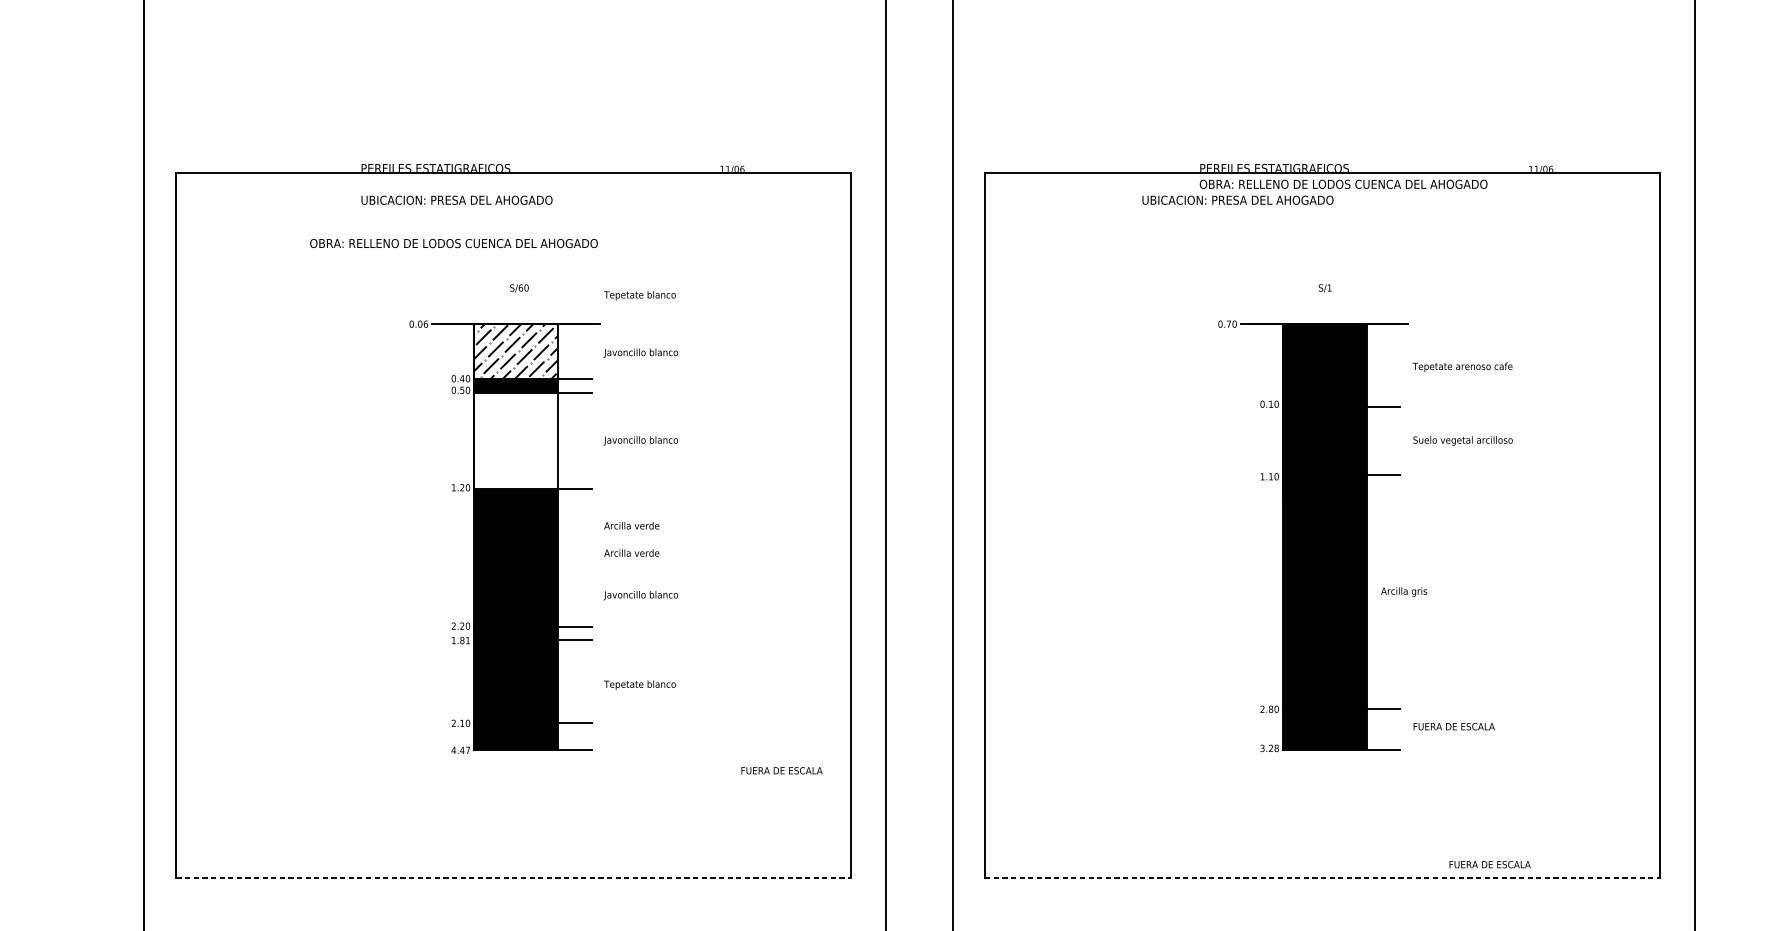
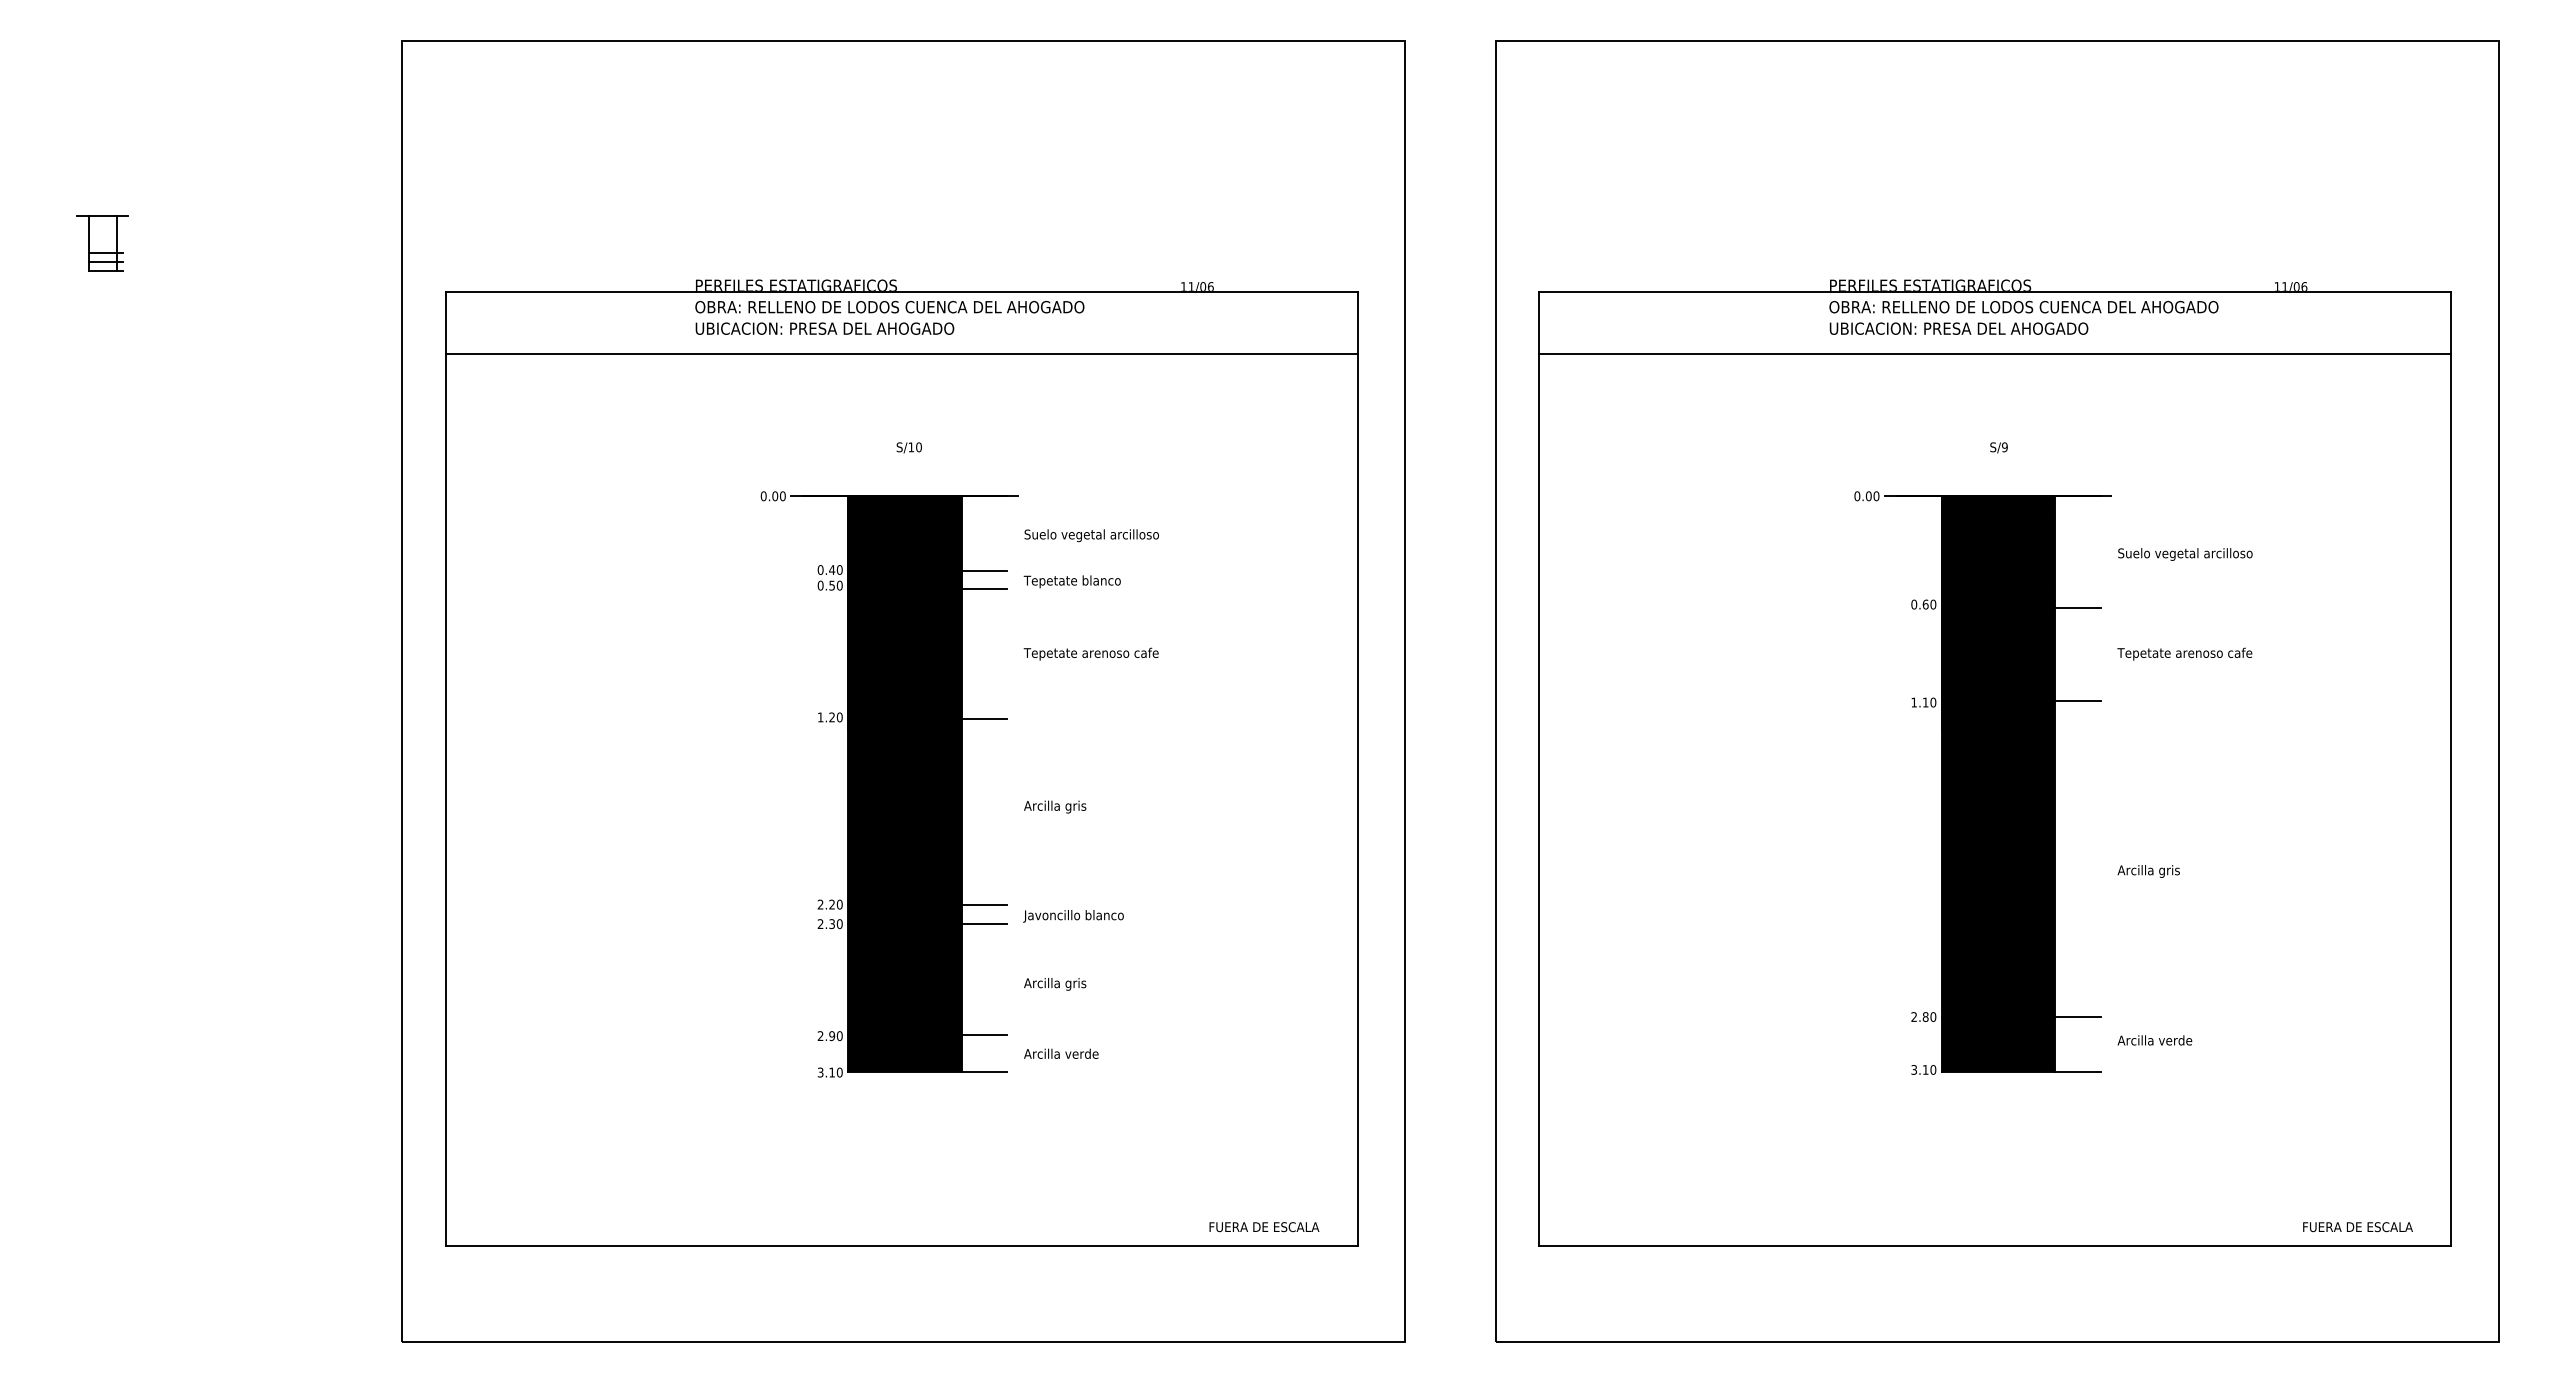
text: (1237, 200) -> (1958, 328), moved
line: (513, 218) -> (901, 353), added
line: (1322, 218) -> (1995, 353), added
text: (453, 243) -> (889, 307), moved
text: (521, 288) -> (911, 447), S/60 -> S/10
text: (1329, 288) -> (2004, 447), S/1 -> S/9
text: (639, 295) -> (1071, 581), moved
text: (425, 323) -> (782, 495), 0.06 -> 0.00
text: (1228, 324) -> (1868, 496), 0.70 -> 0.00
fill: (515, 351) -> (904, 533), added
text: (653, 353) -> (1090, 535), Javoncillo blanco -> Suelo vegetal arcilloso
text: (1462, 367) -> (2184, 554), Tepetate arenoso cafe -> Suelo vegetal arcilloso
text: (1270, 404) -> (1925, 604), 0.10 -> 0.60
text: (653, 440) -> (1090, 653), Javoncillo blanco -> Tepetate arenoso cafe
text: (1462, 440) -> (2184, 653), Suelo vegetal arcilloso -> Tepetate arenoso cafe
fill: (515, 441) -> (904, 654), added
text: (631, 525) -> (1061, 1053), moved
text: (646, 553) -> (1081, 806), Arcilla verde -> Arcilla gris
text: (1403, 592) -> (2148, 871), moved
text: (640, 595) -> (1073, 916), moved
text: (460, 640) -> (829, 924), 1.81 -> 2.30
text: (639, 685) -> (1071, 984), Tepetate blanco -> Arcilla gris
text: (462, 723) -> (832, 1036), 2.10 -> 2.90
text: (1453, 726) -> (2172, 1040), FUERA DE ESCALA -> Arcilla verde
text: (1273, 748) -> (1929, 1069), 3.28 -> 3.10
text: (460, 750) -> (829, 1072), 4.47 -> 3.10
text: (782, 771) -> (1264, 1227), moved
text: (1489, 864) -> (2357, 1227), moved
line: (514, 878) -> (902, 1245), dashed -> solid
line: (1322, 878) -> (1995, 1245), dashed -> solid

